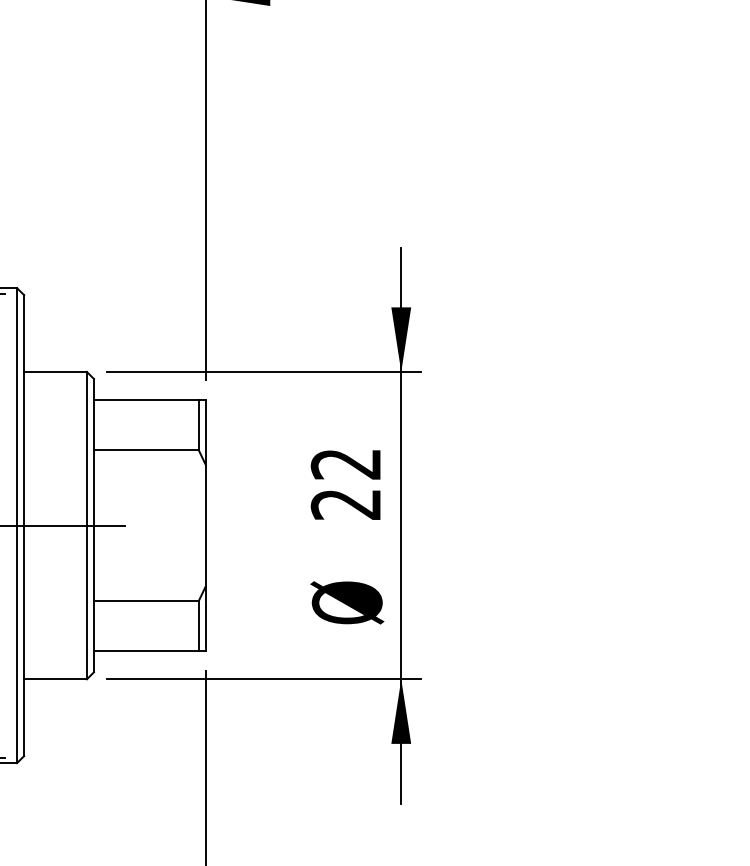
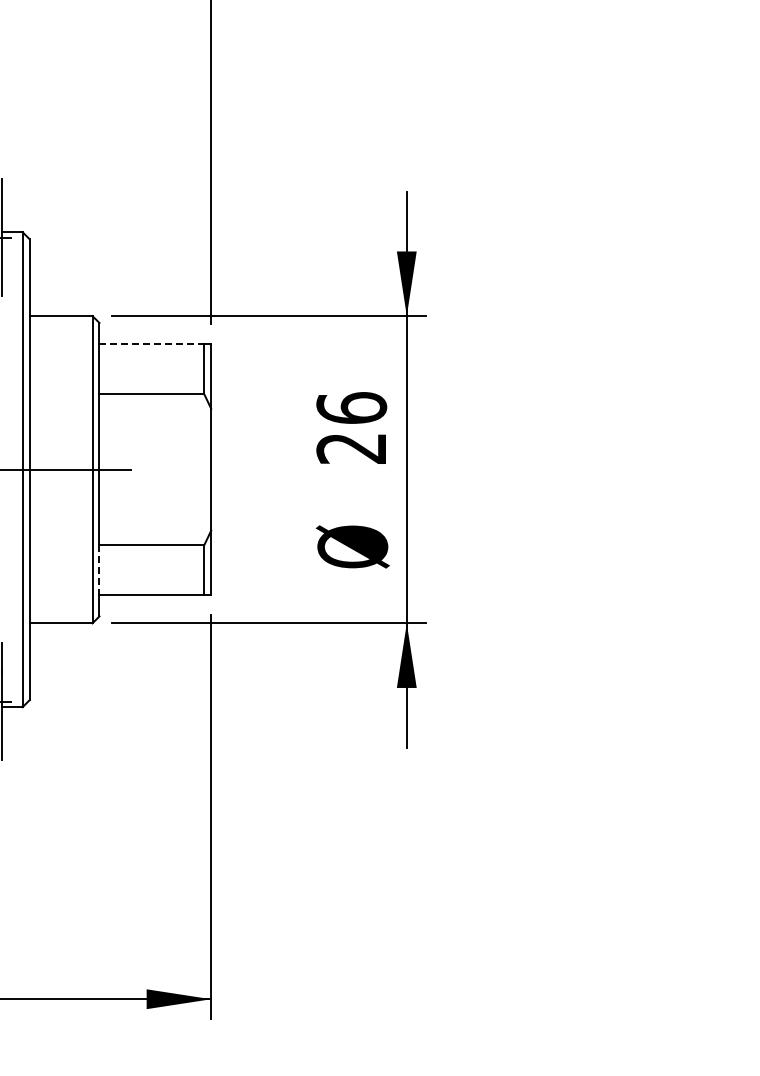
line: (146, 399) -> (152, 343), solid -> dashed
text: (345, 463) -> (351, 407), 22 -> 26
line: (93, 626) -> (99, 570), solid -> dashed

